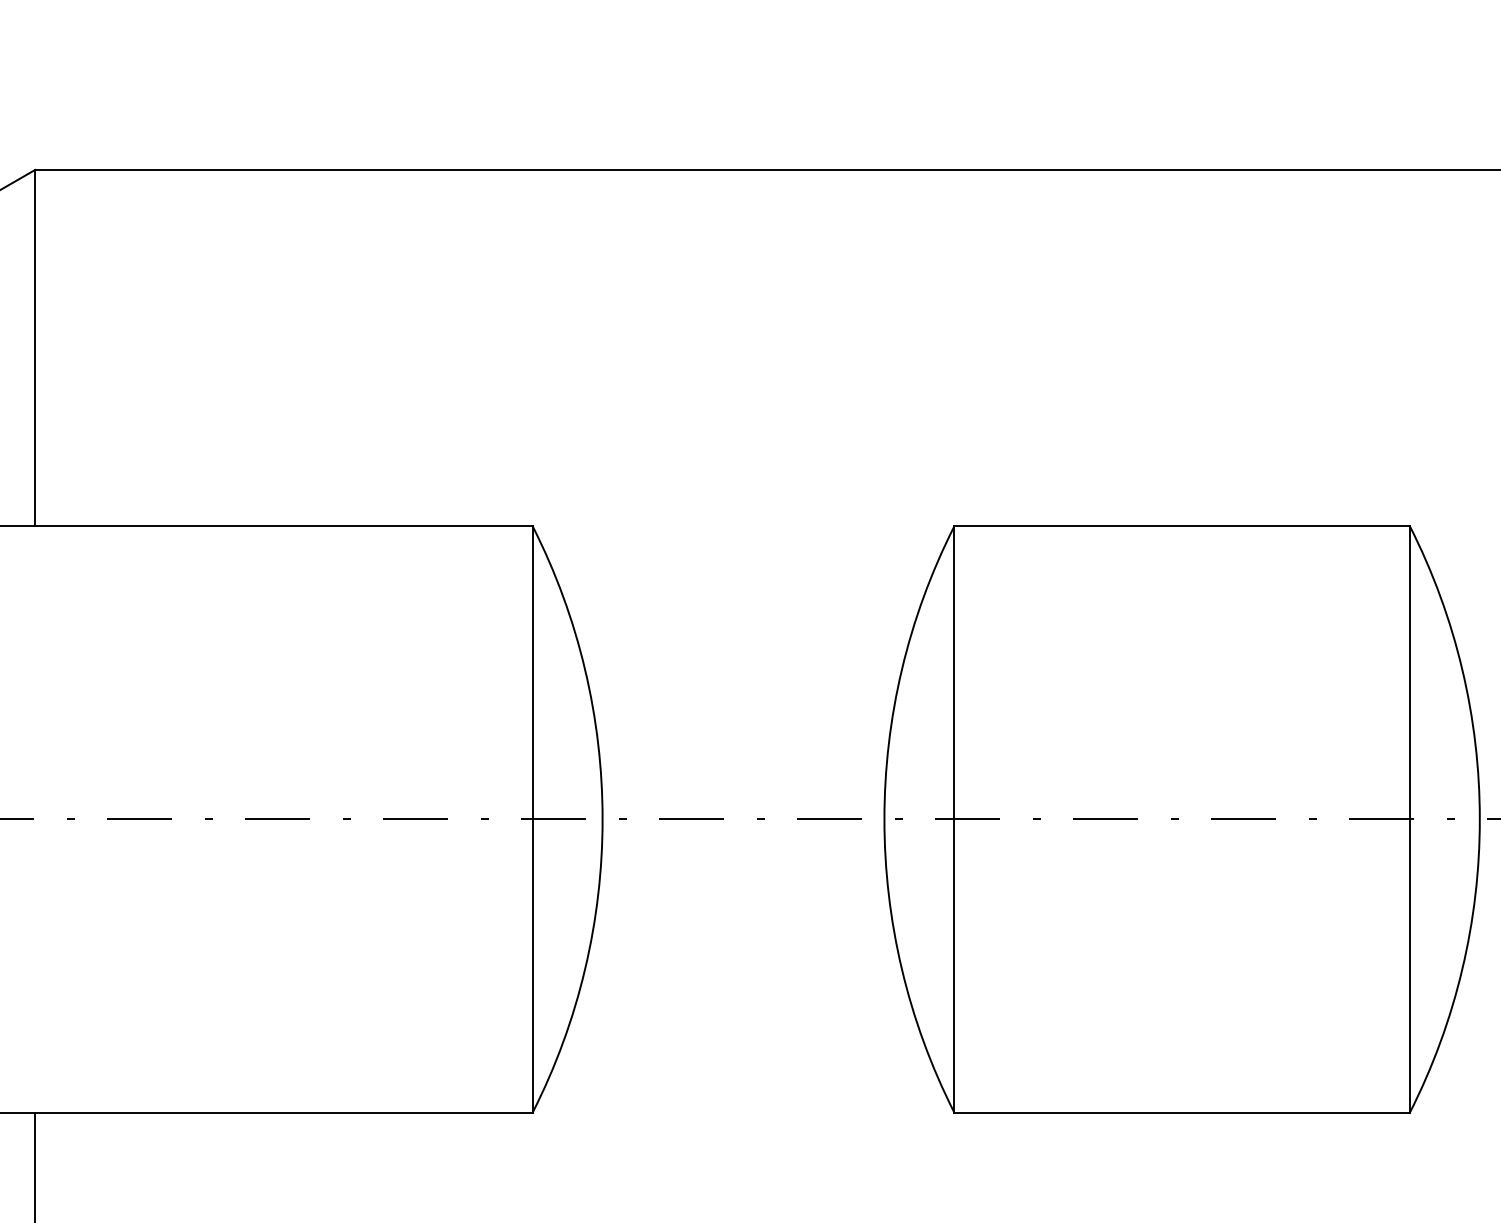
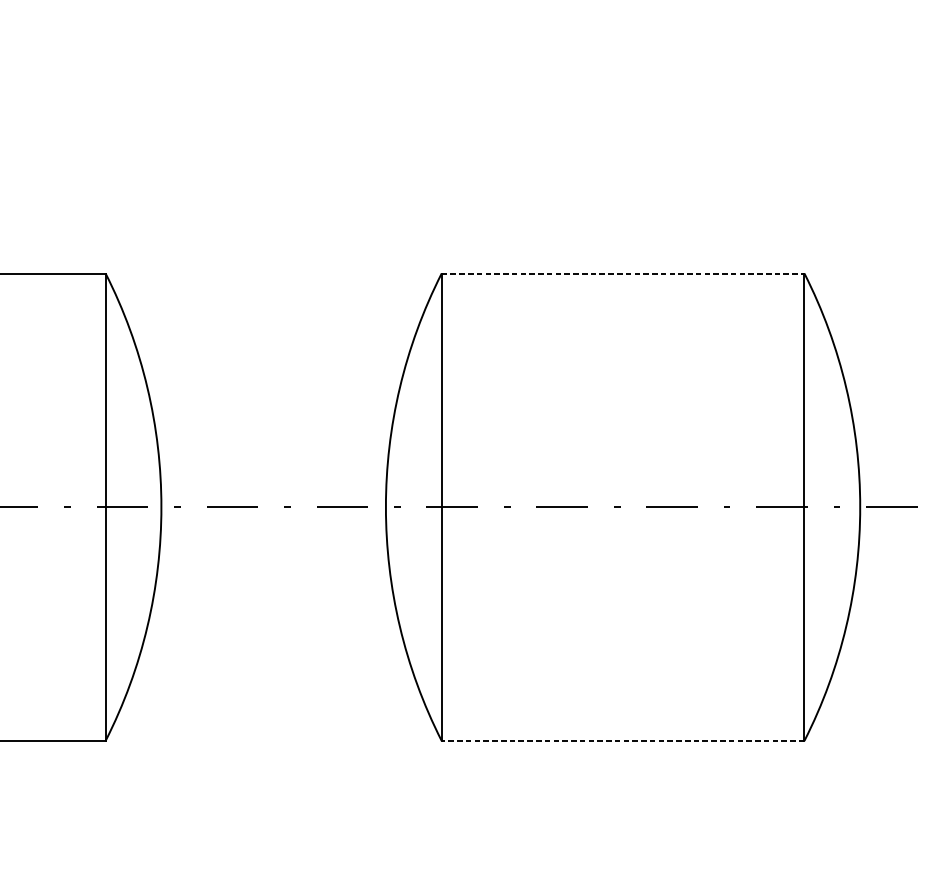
line: (1182, 526) -> (623, 273), solid -> dashed
line: (1182, 1112) -> (623, 740), solid -> dashed

